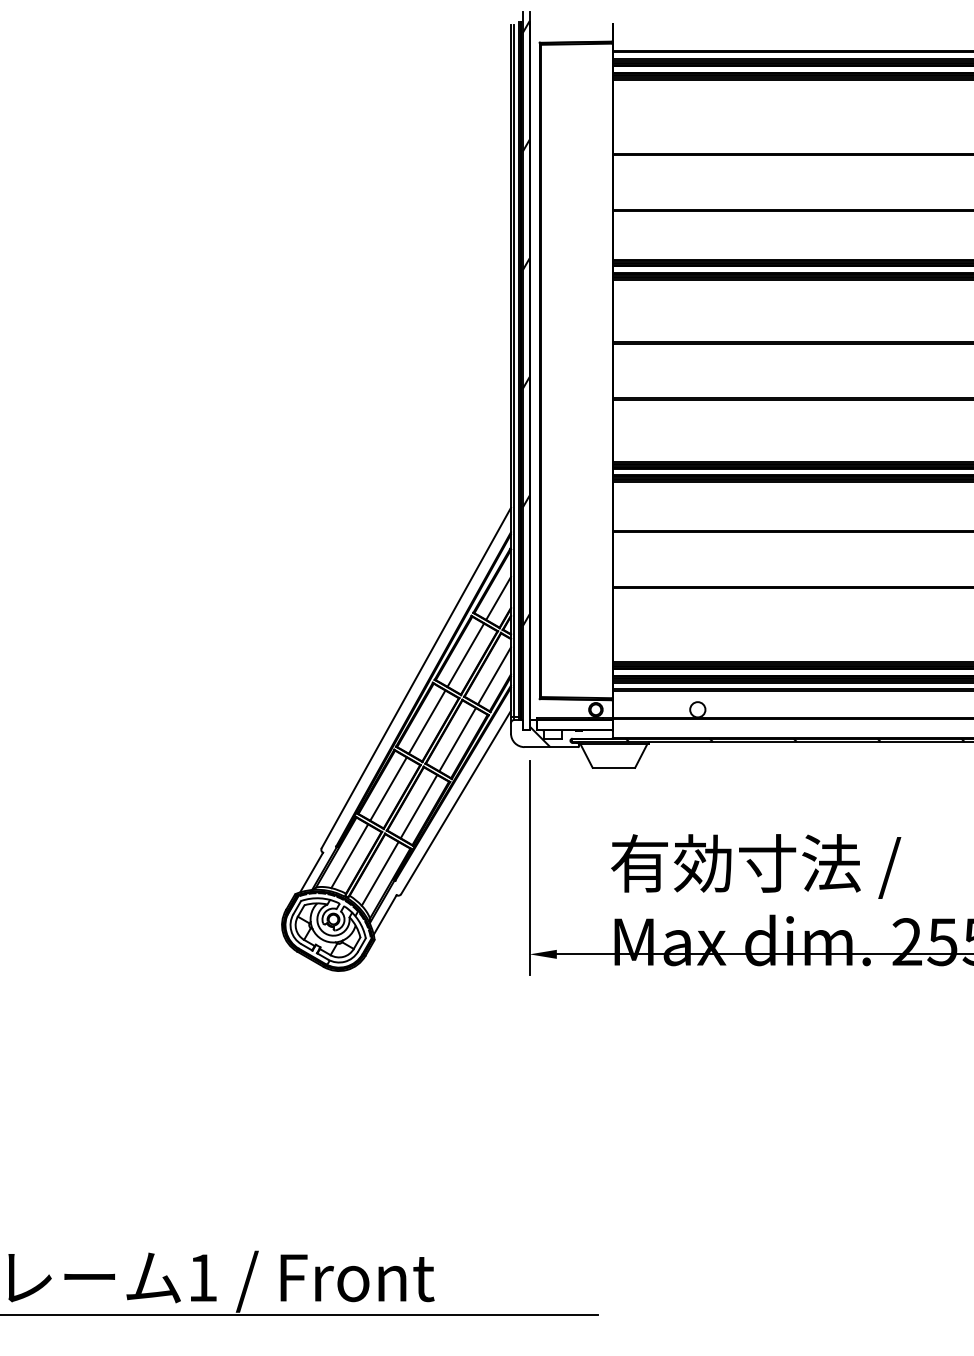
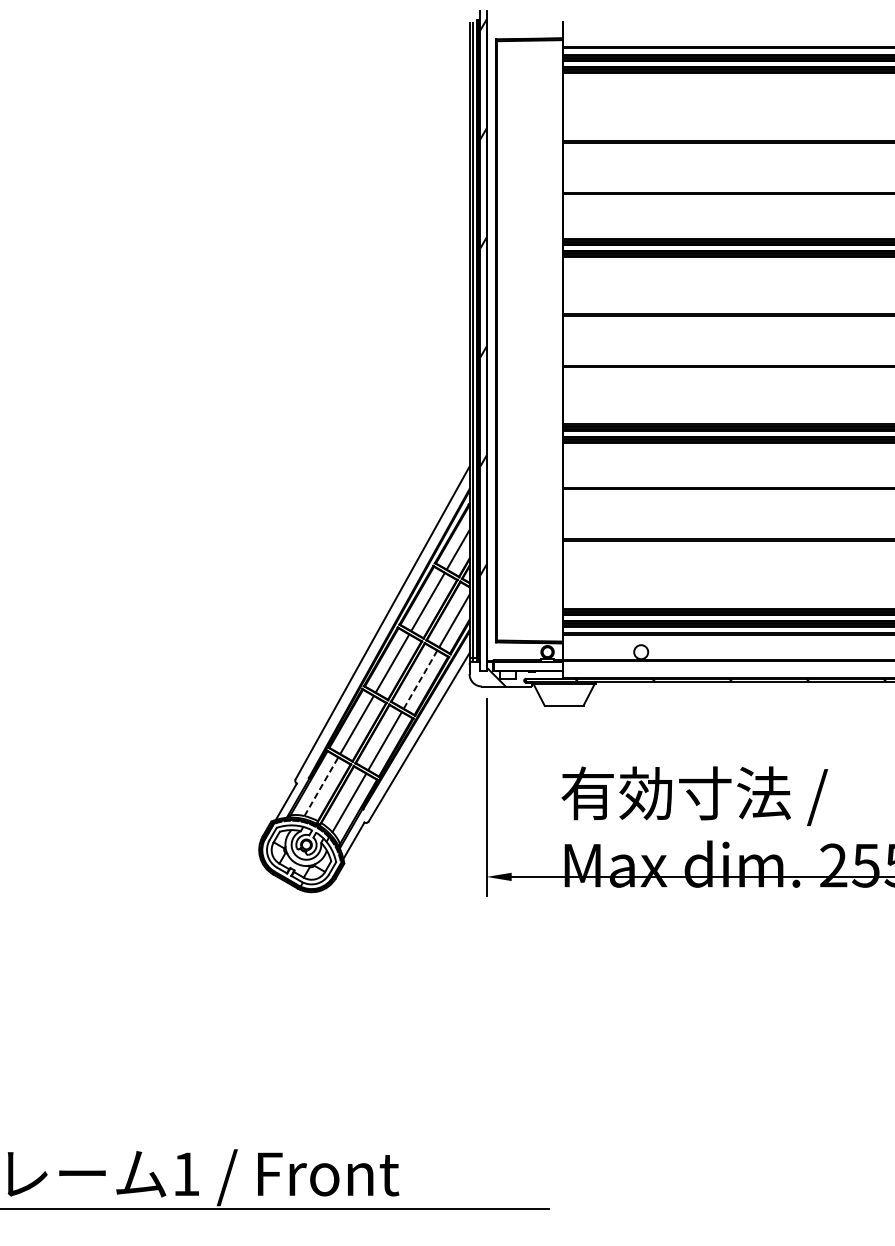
line: (457, 740) -> (420, 680), solid -> dashed
line: (349, 856) -> (321, 787), solid -> dashed

